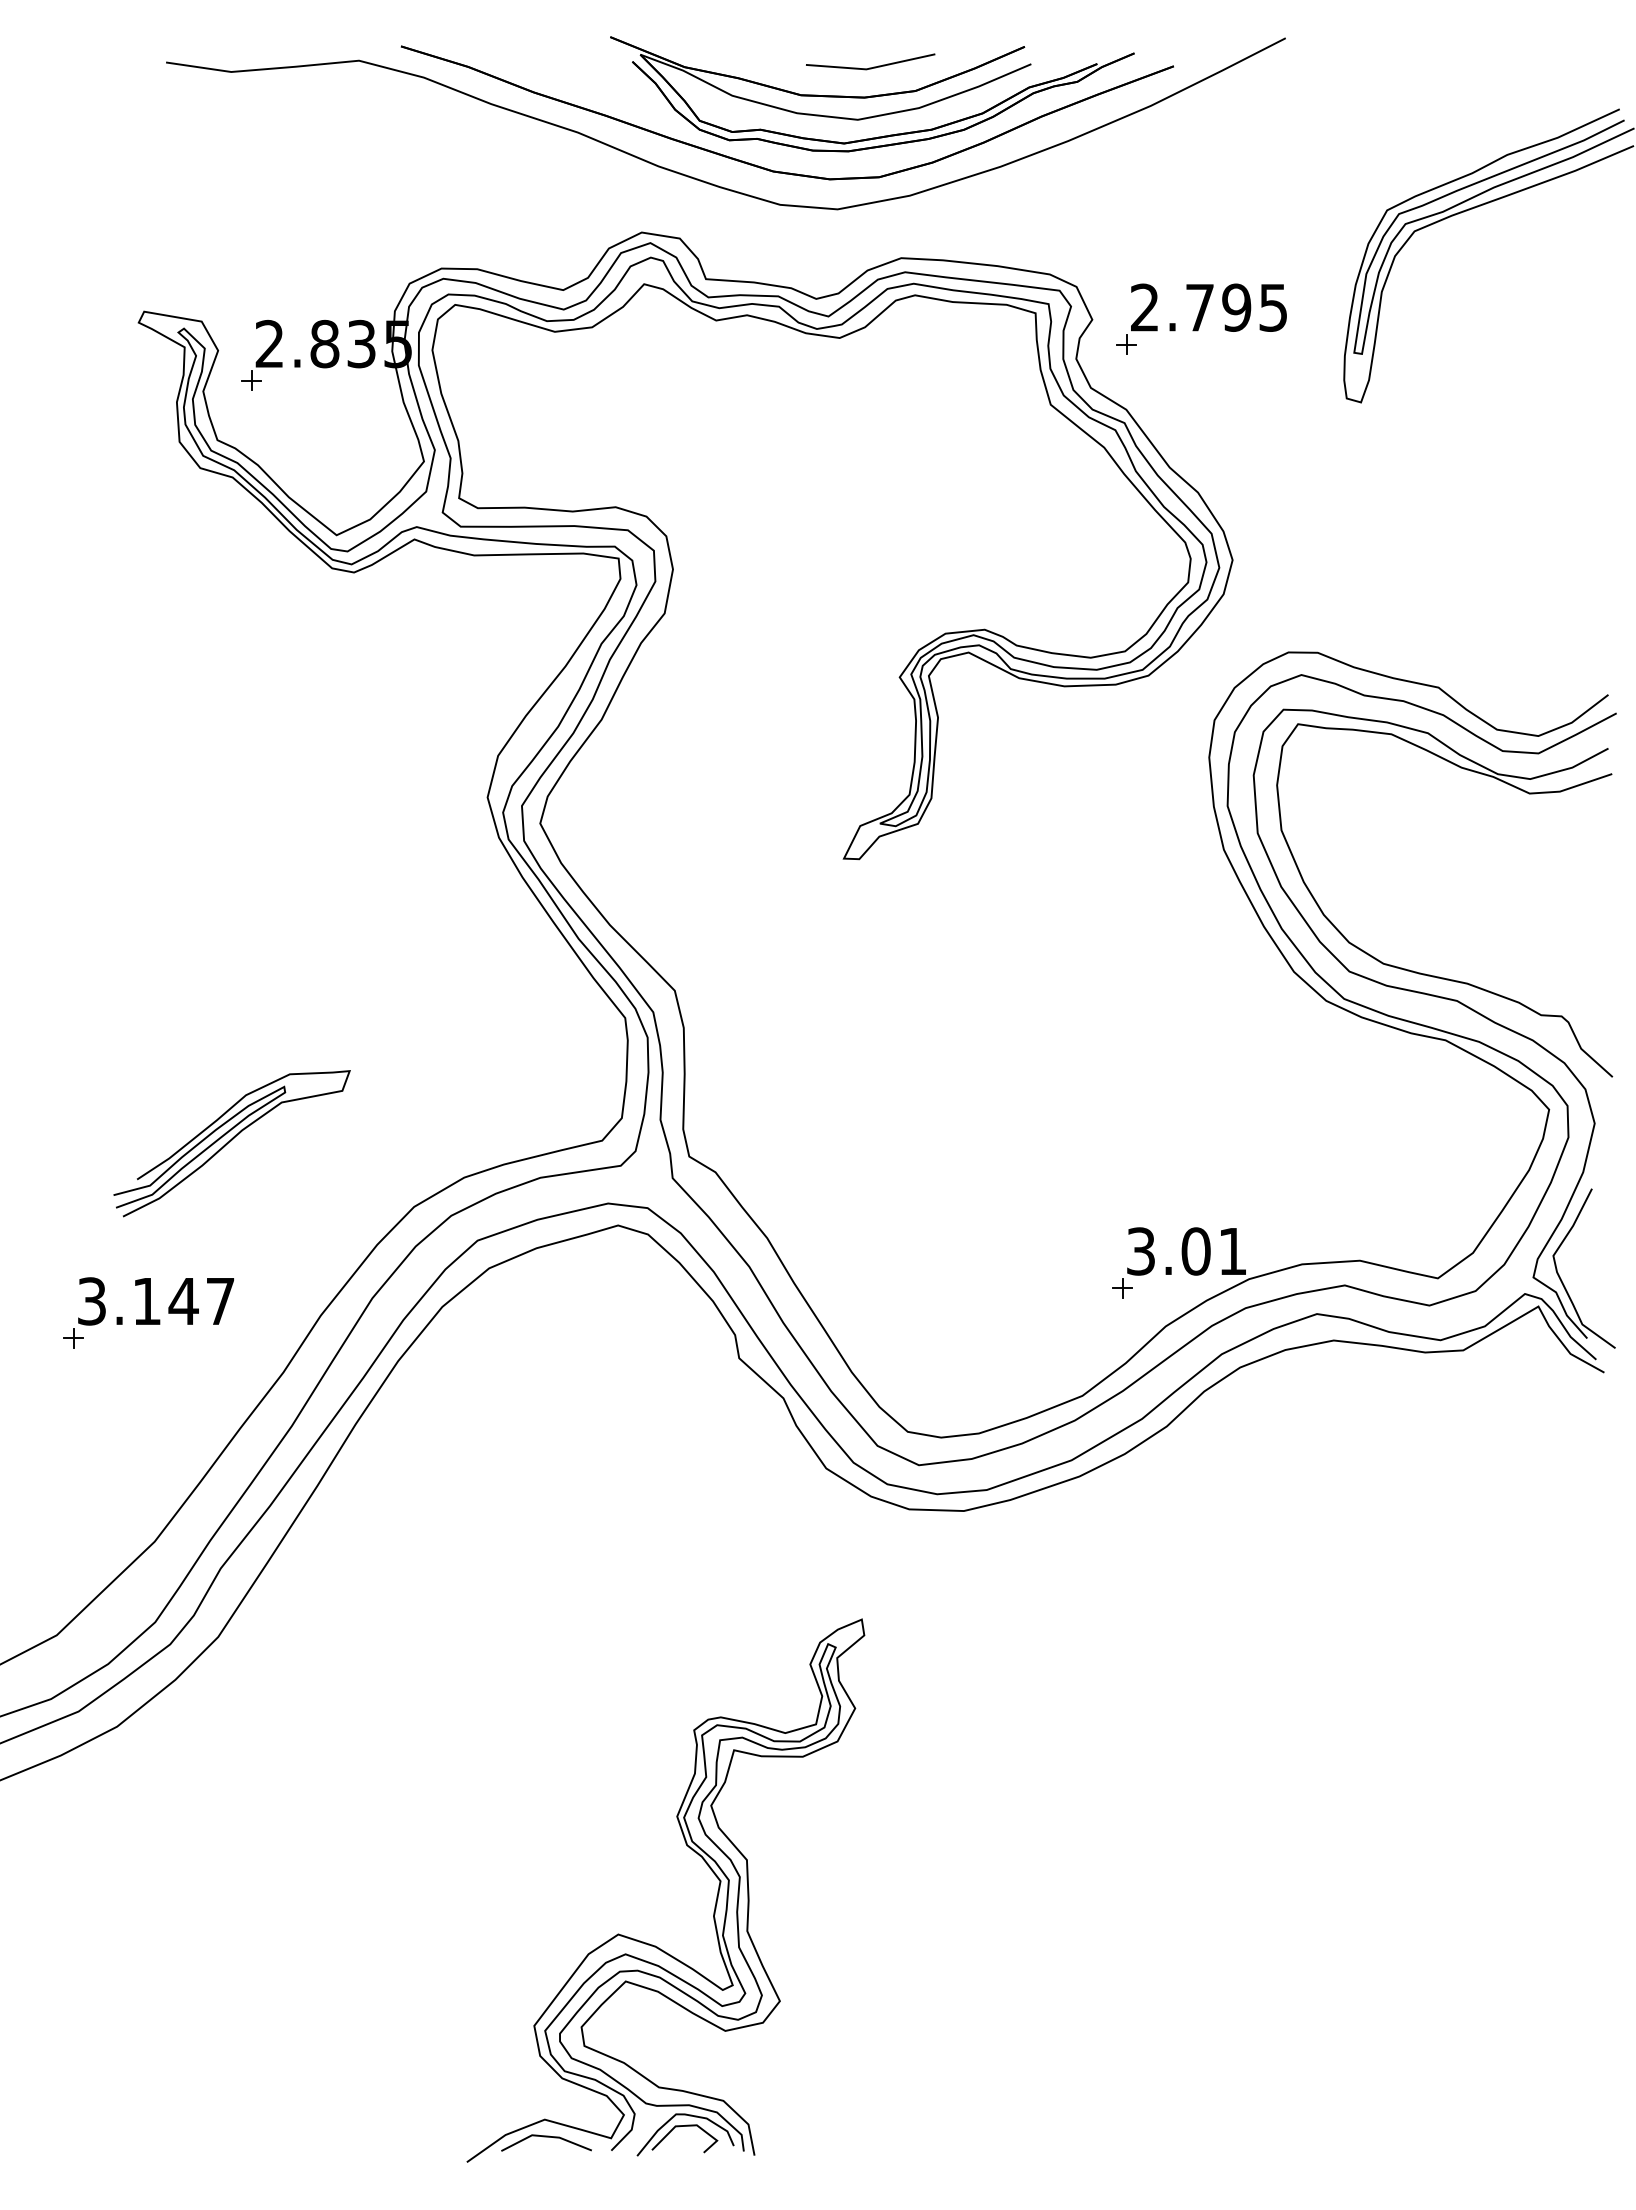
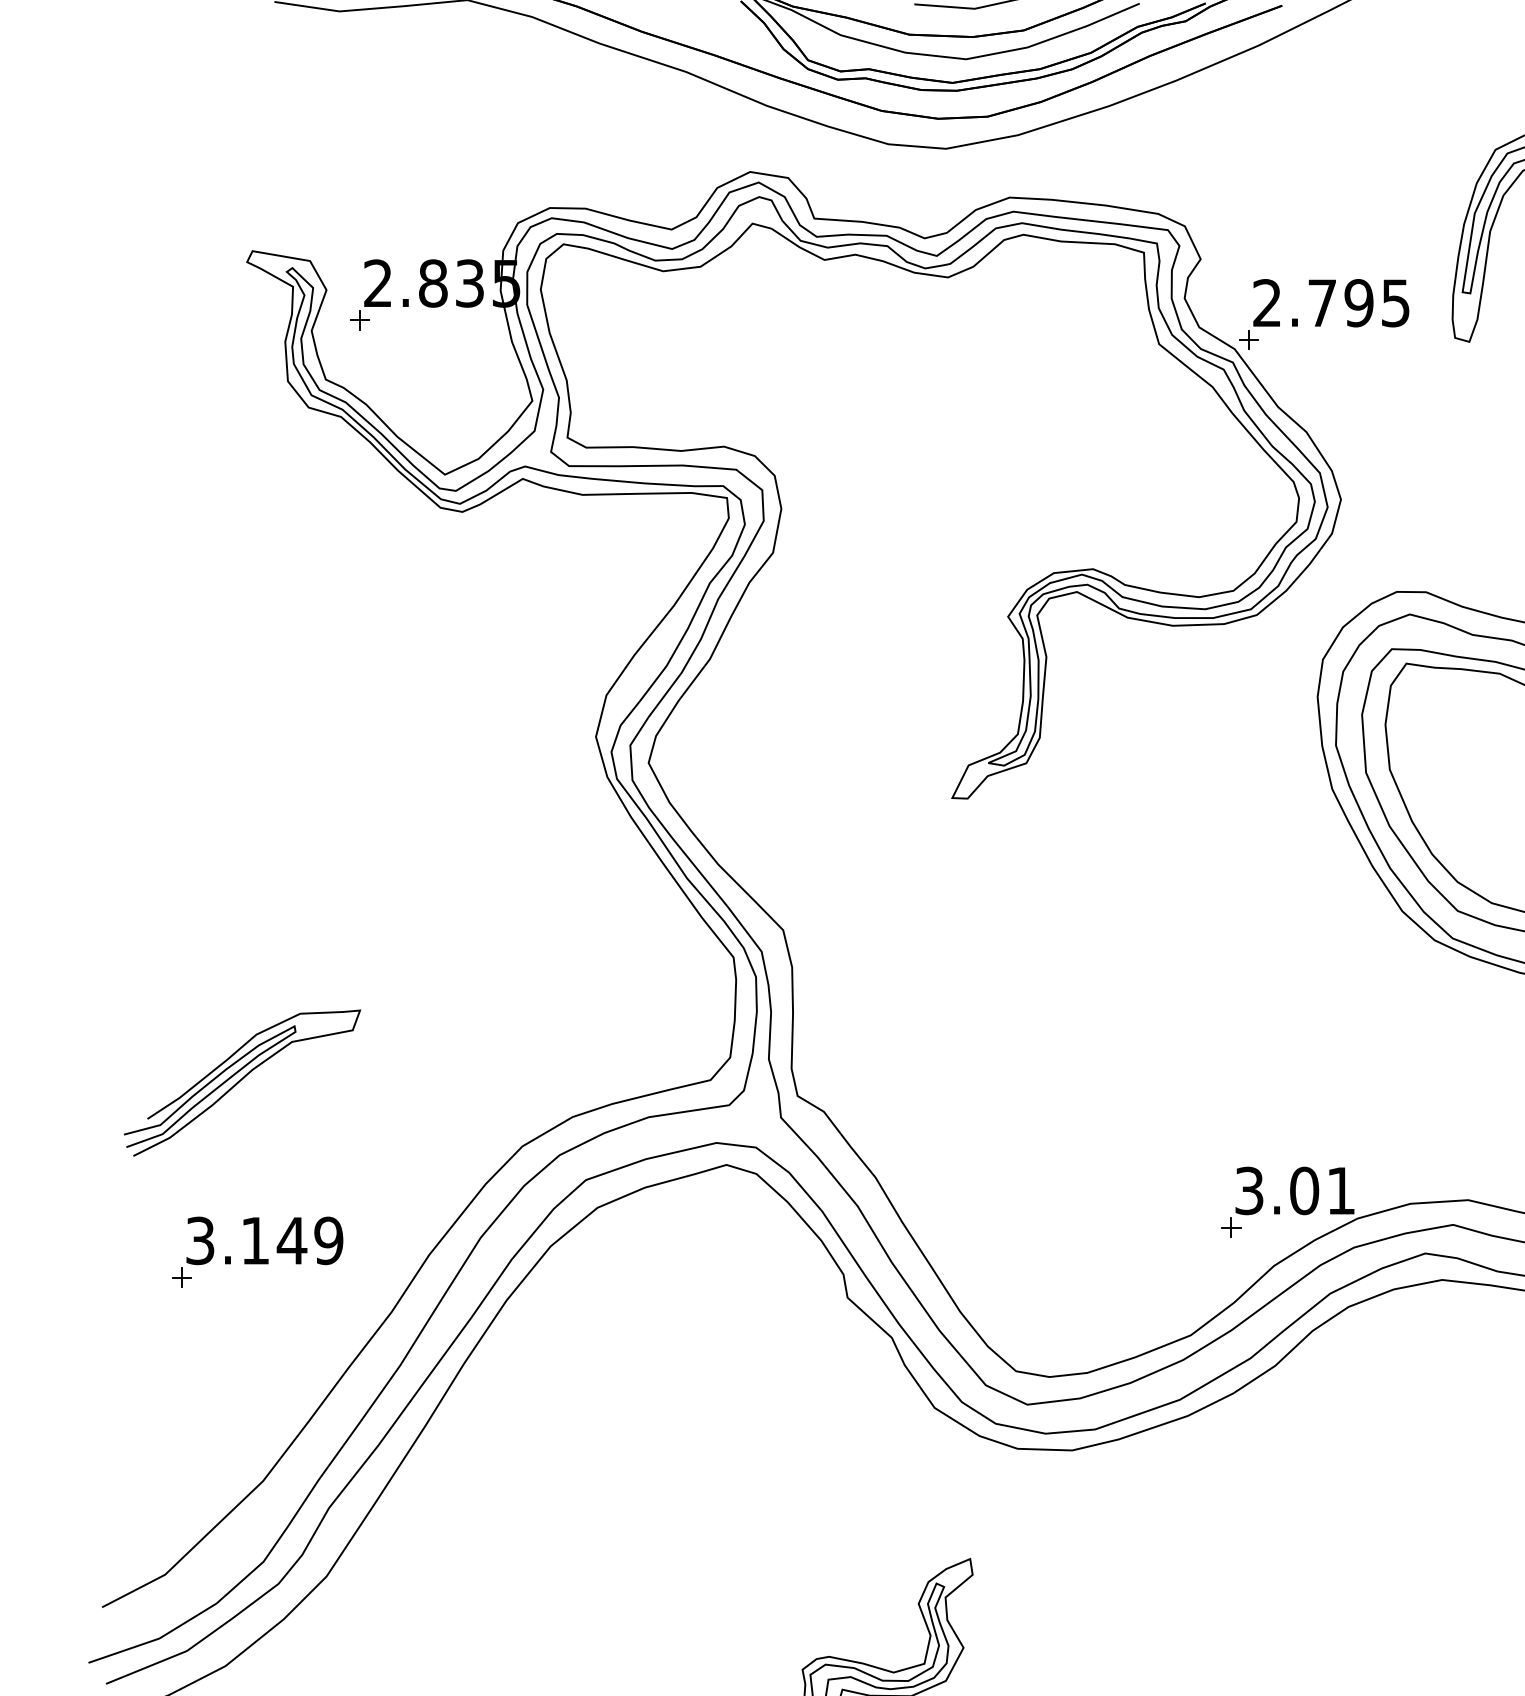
part: (1201, 318) -> (1323, 313), moved
part: (231, 1143) -> (241, 1082), moved
text: (220, 1301) -> (328, 1240), 3.147 -> 3.149

